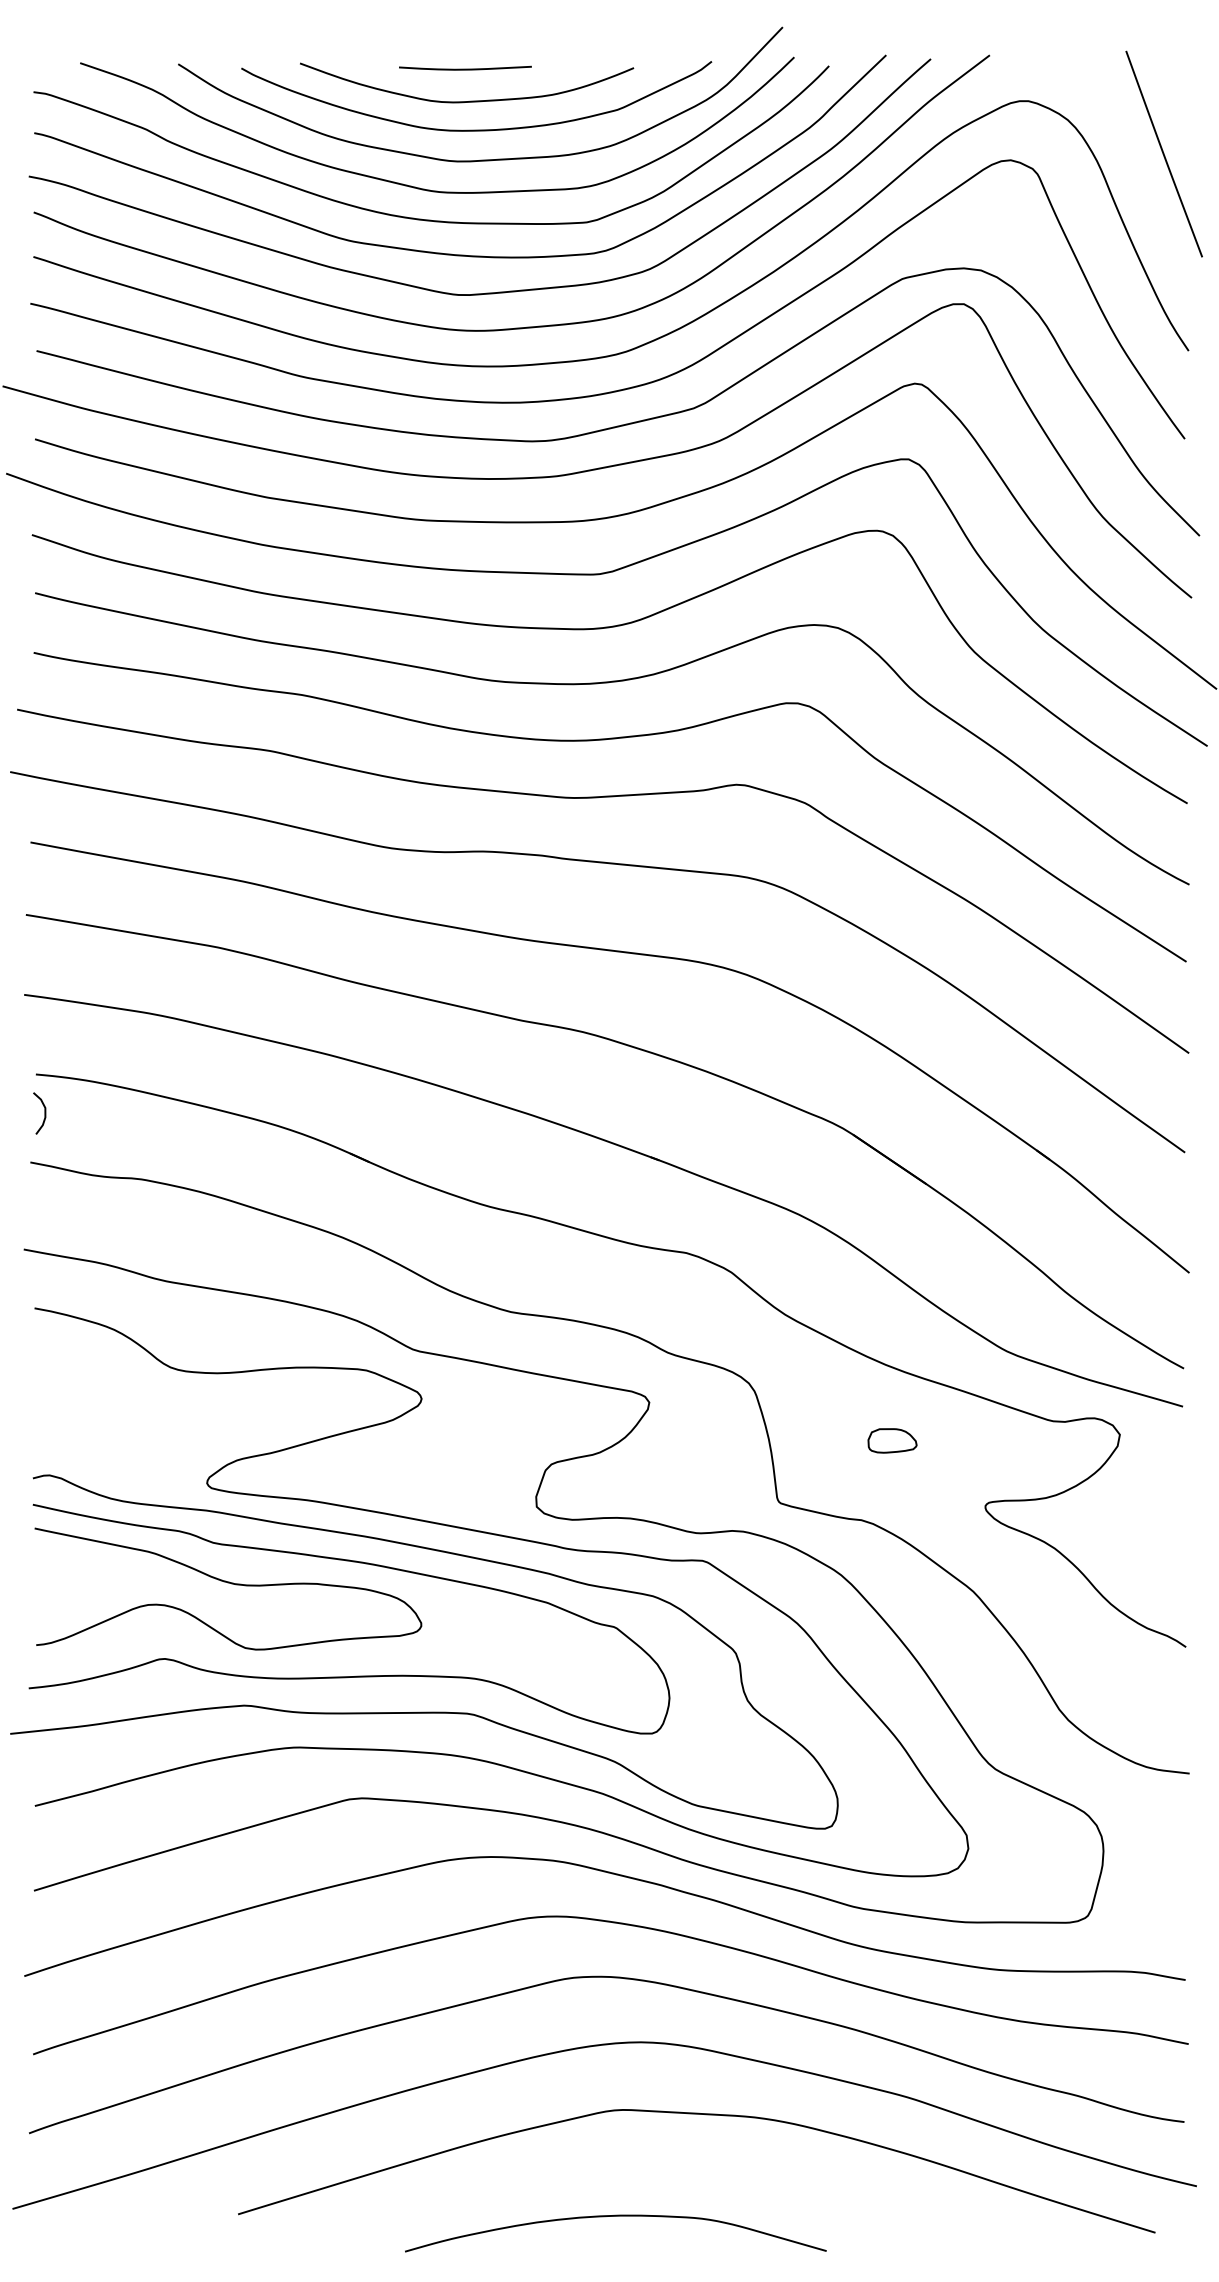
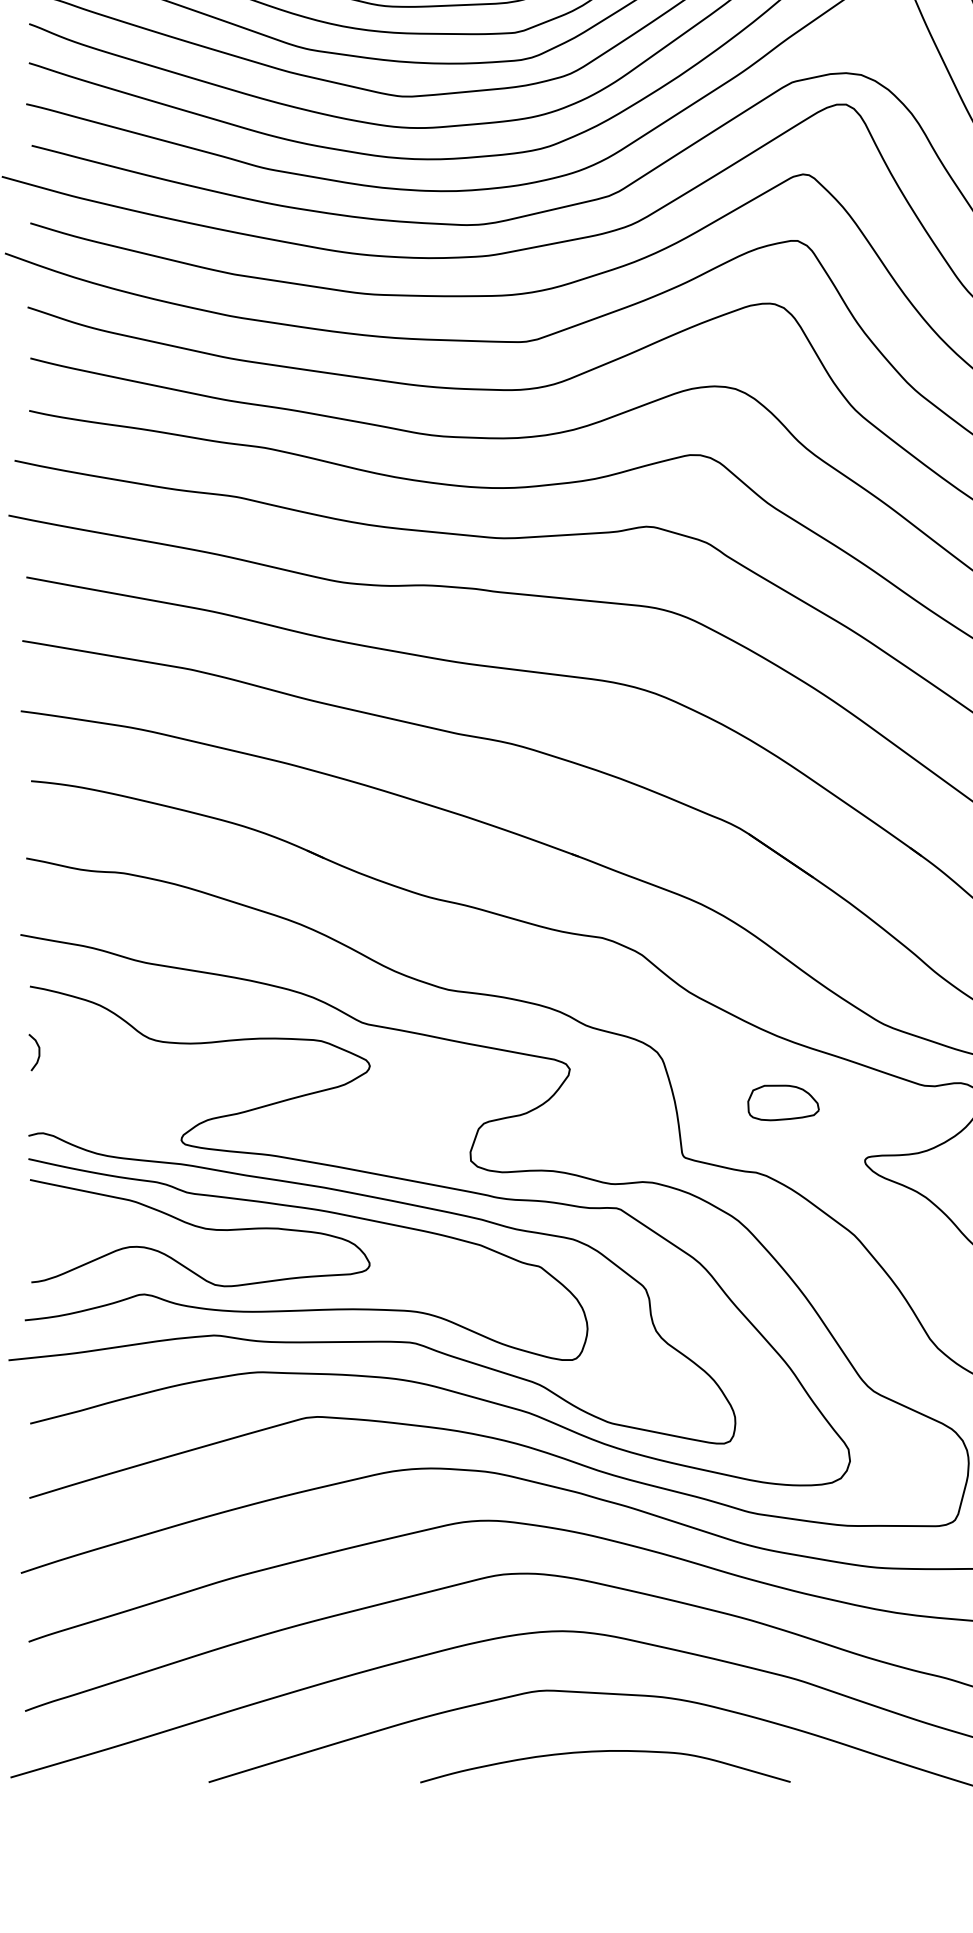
curve: (44, 1113) -> (38, 1052), moved
part: (892, 1440) -> (783, 1102), size x1.67
curve: (615, 2216) -> (605, 1751), moved

